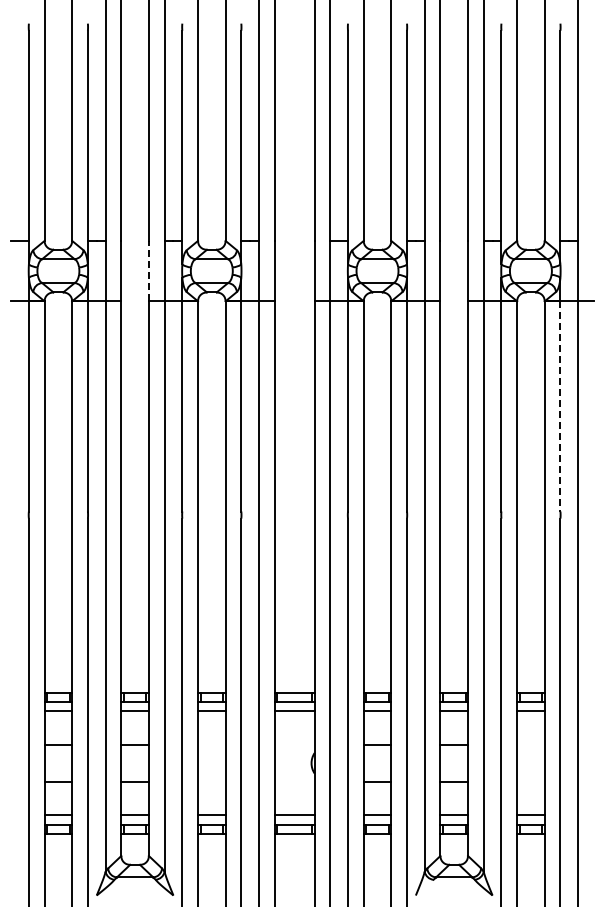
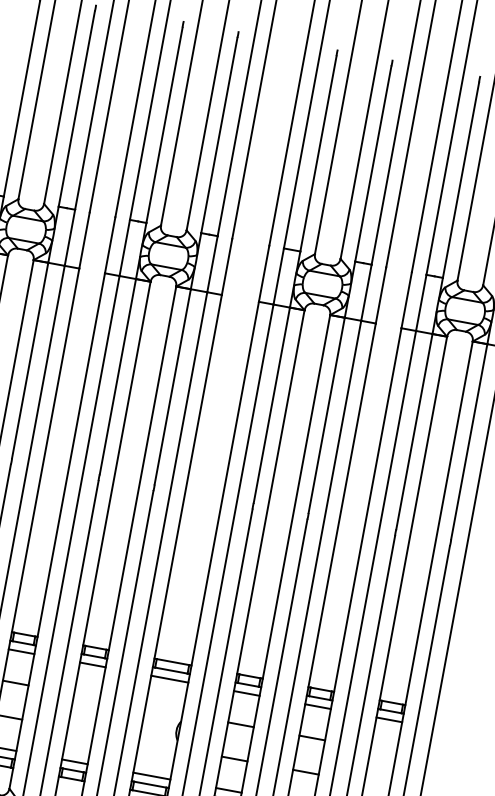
line: (148, 270) -> (109, 244), dashed -> solid
line: (560, 406) -> (469, 441), dashed -> solid

